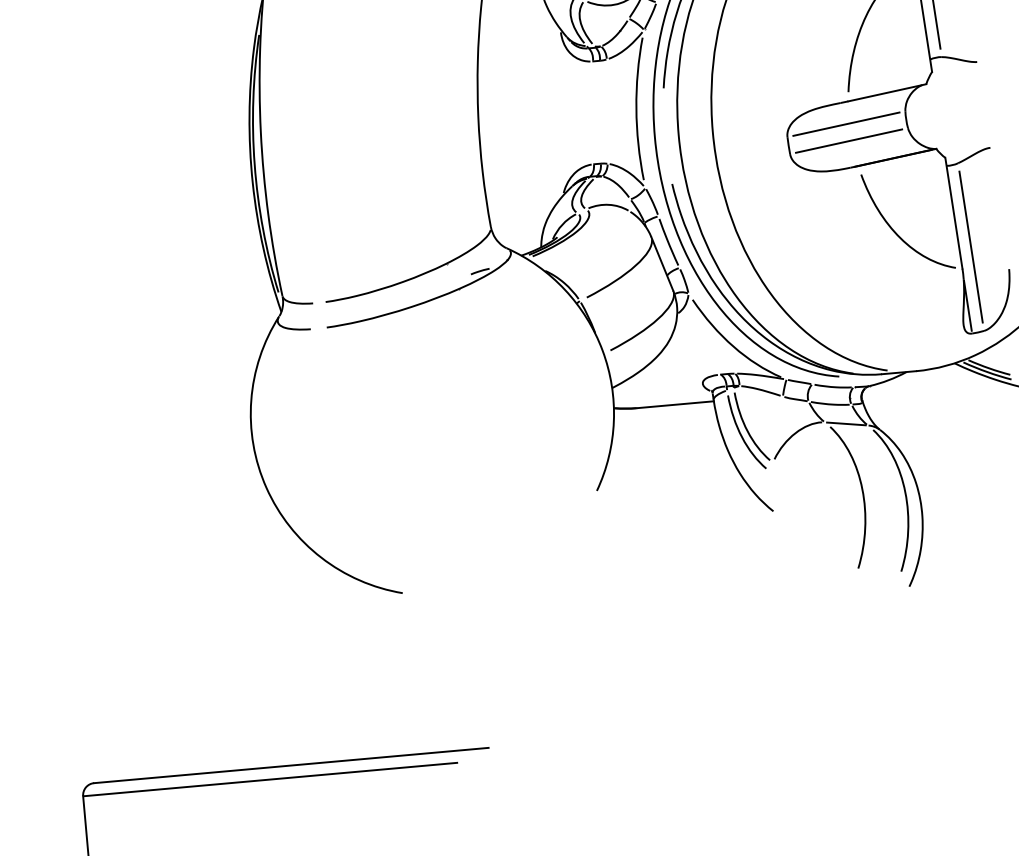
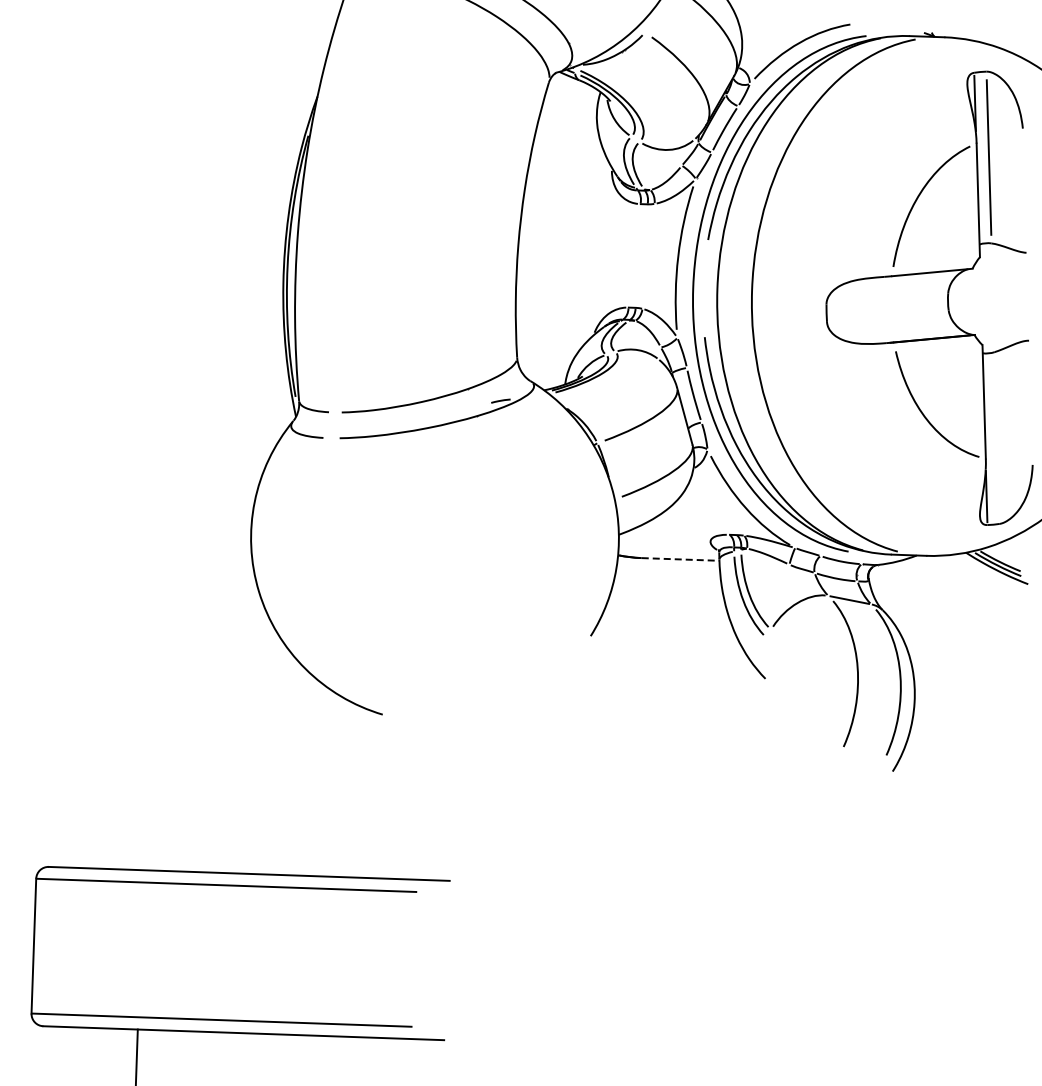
line: (846, 123) -> (887, 298), removed
line: (848, 141) -> (887, 316), removed
line: (970, 246) -> (996, 437), removed
line: (675, 404) -> (680, 559), solid -> dashed

